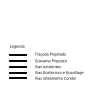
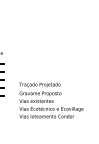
text: (59, 65) -> (51, 99), moved

